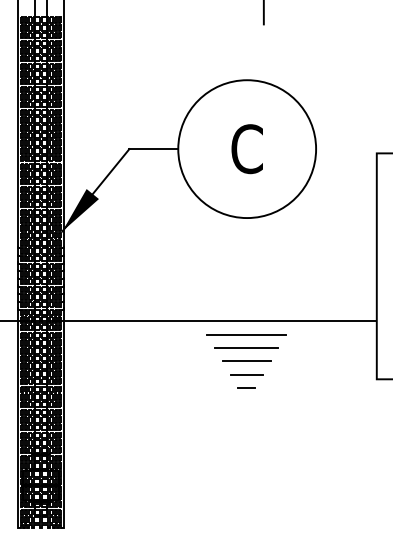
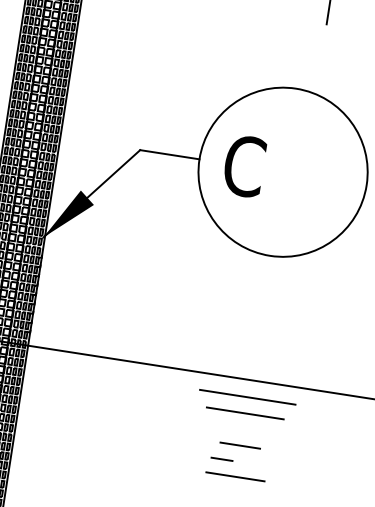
text: (246, 149) -> (243, 166), moved
line: (246, 360) -> (235, 475), moved
line: (246, 387) -> (221, 458), moved

